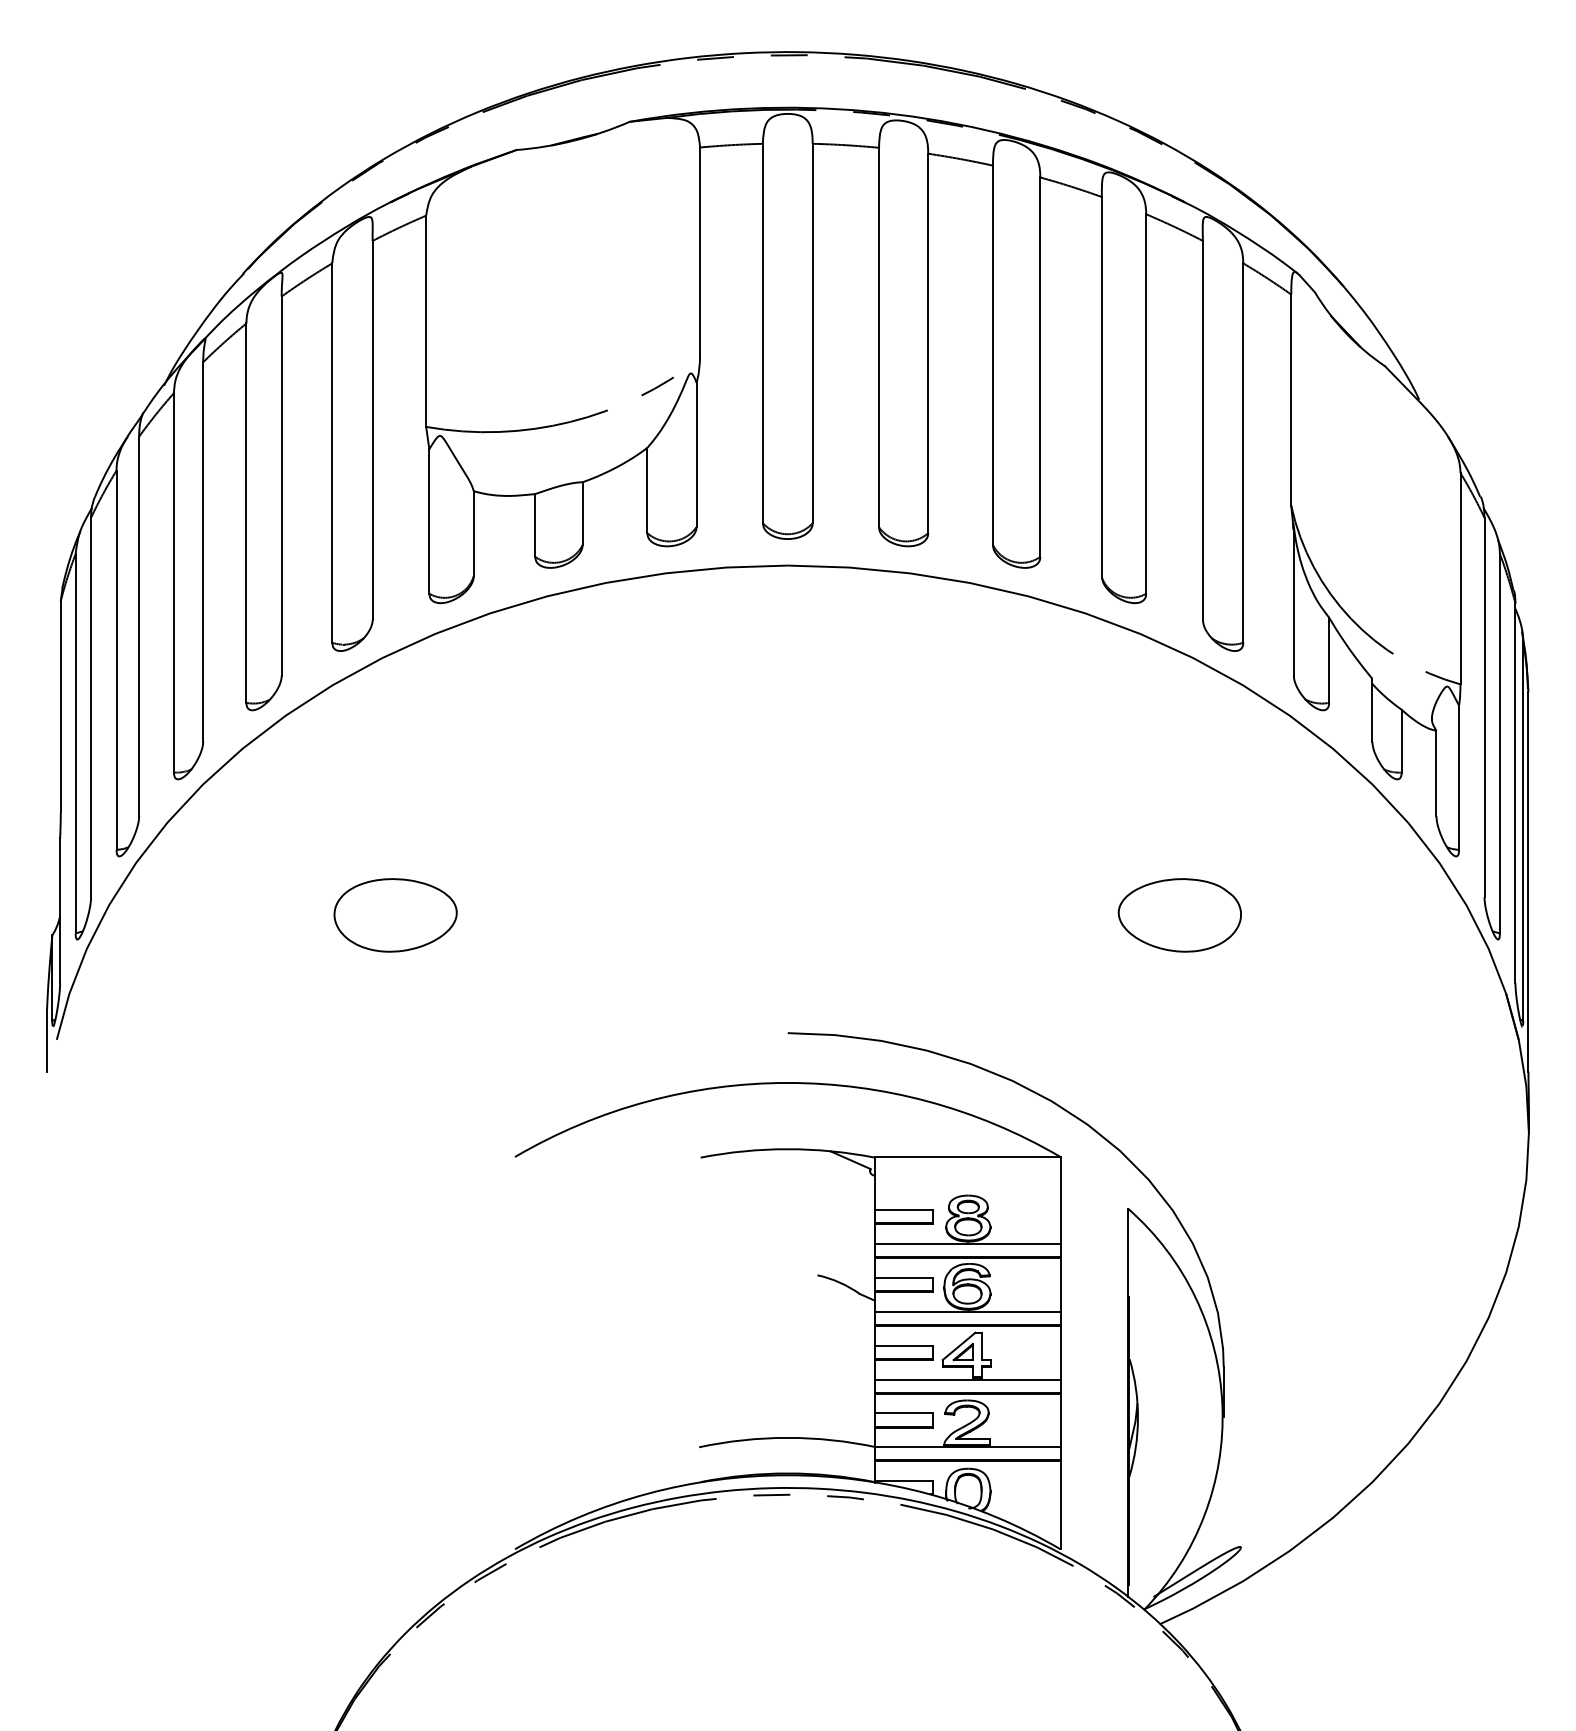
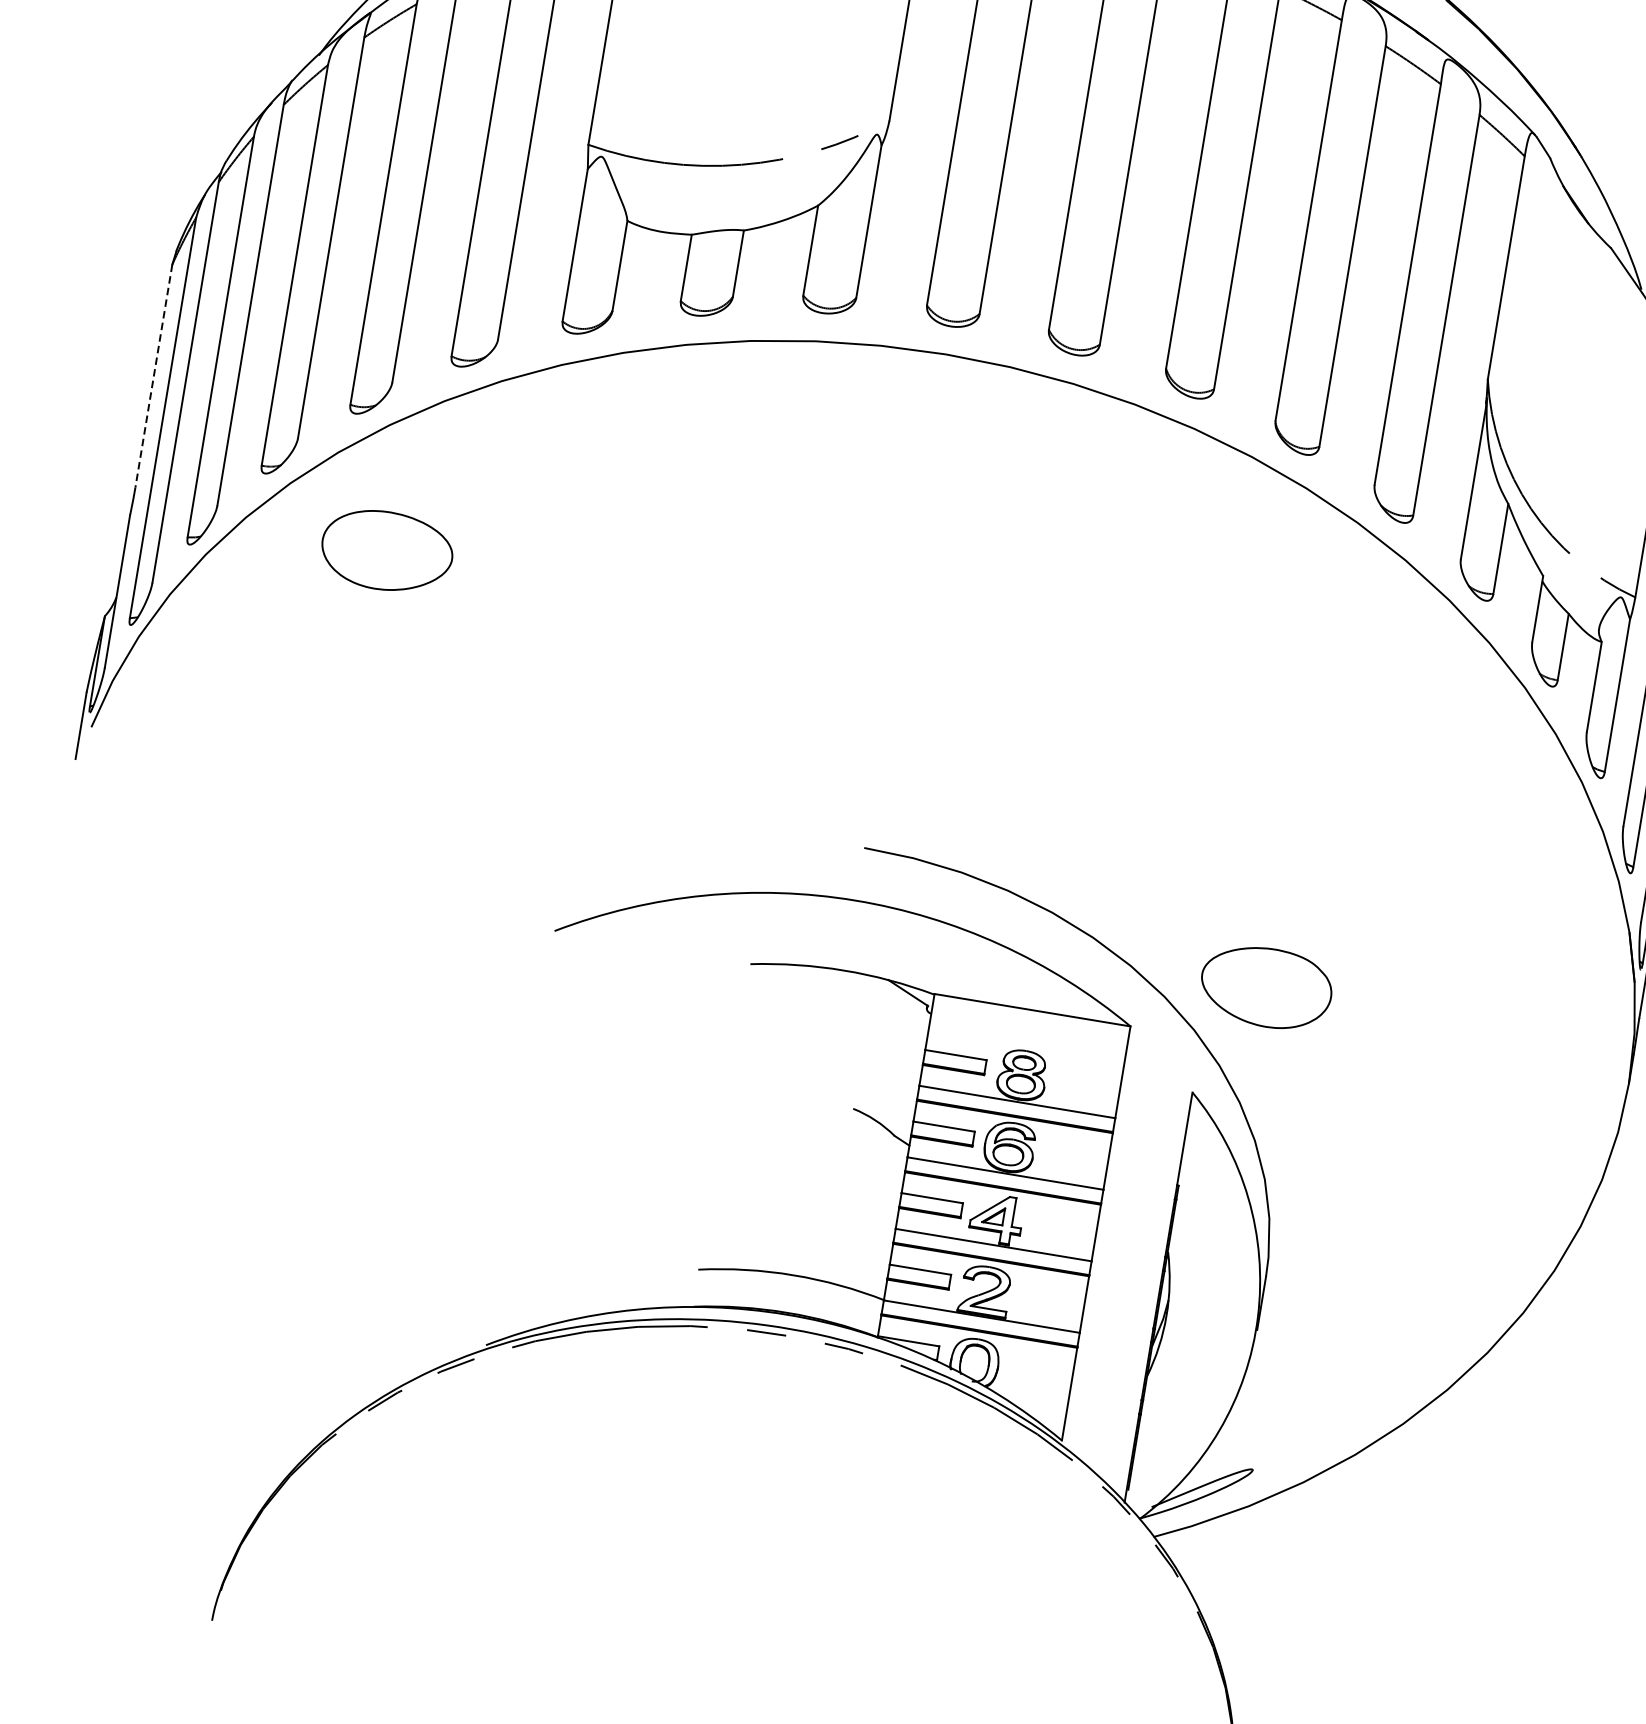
line: (60, 706) -> (153, 376), solid -> dashed
part: (395, 915) -> (386, 551), moved
part: (1179, 915) -> (1265, 987), moved

